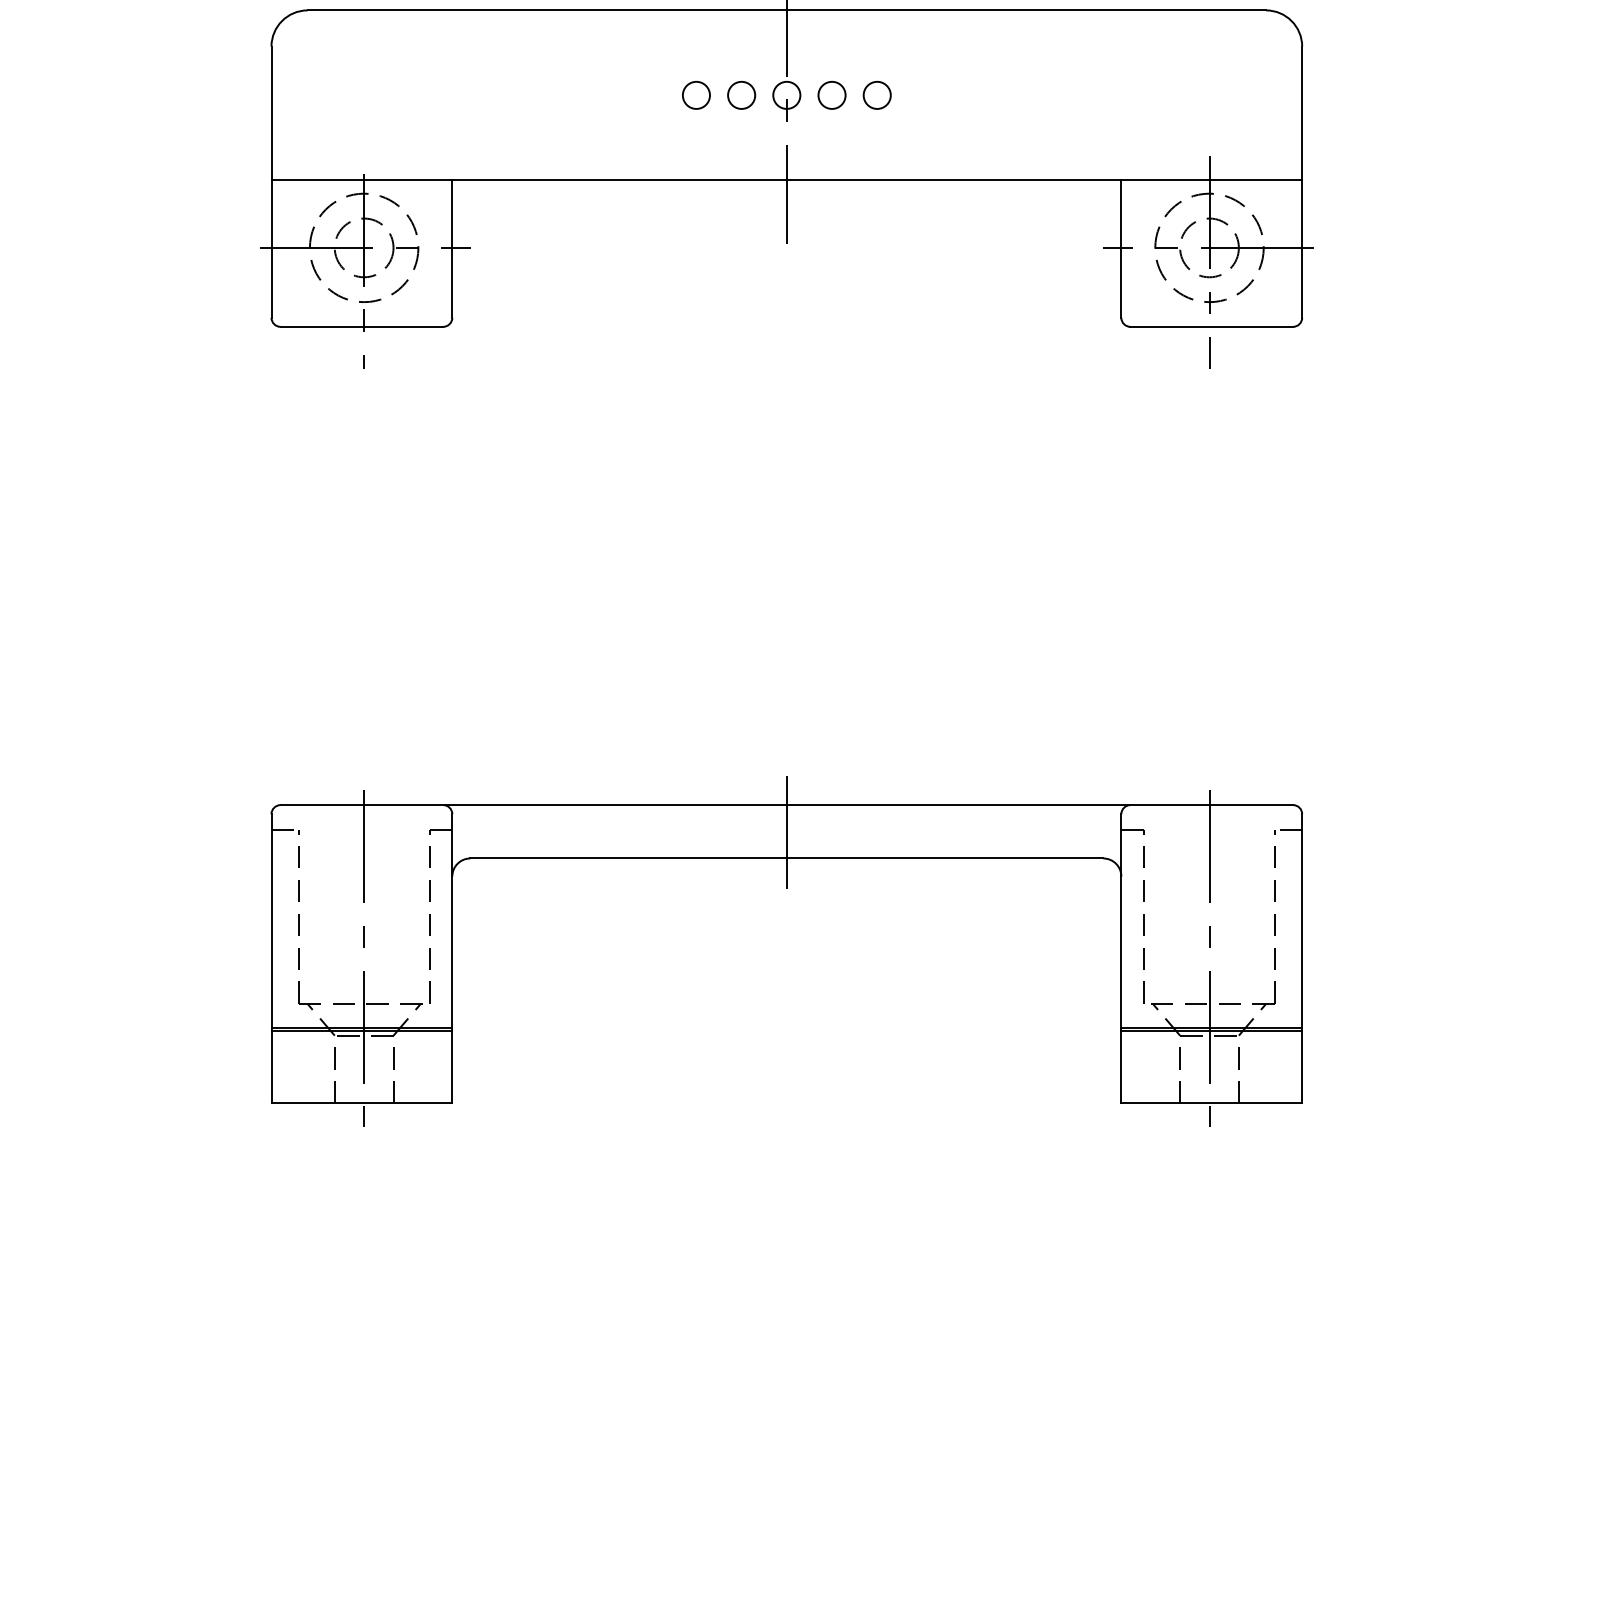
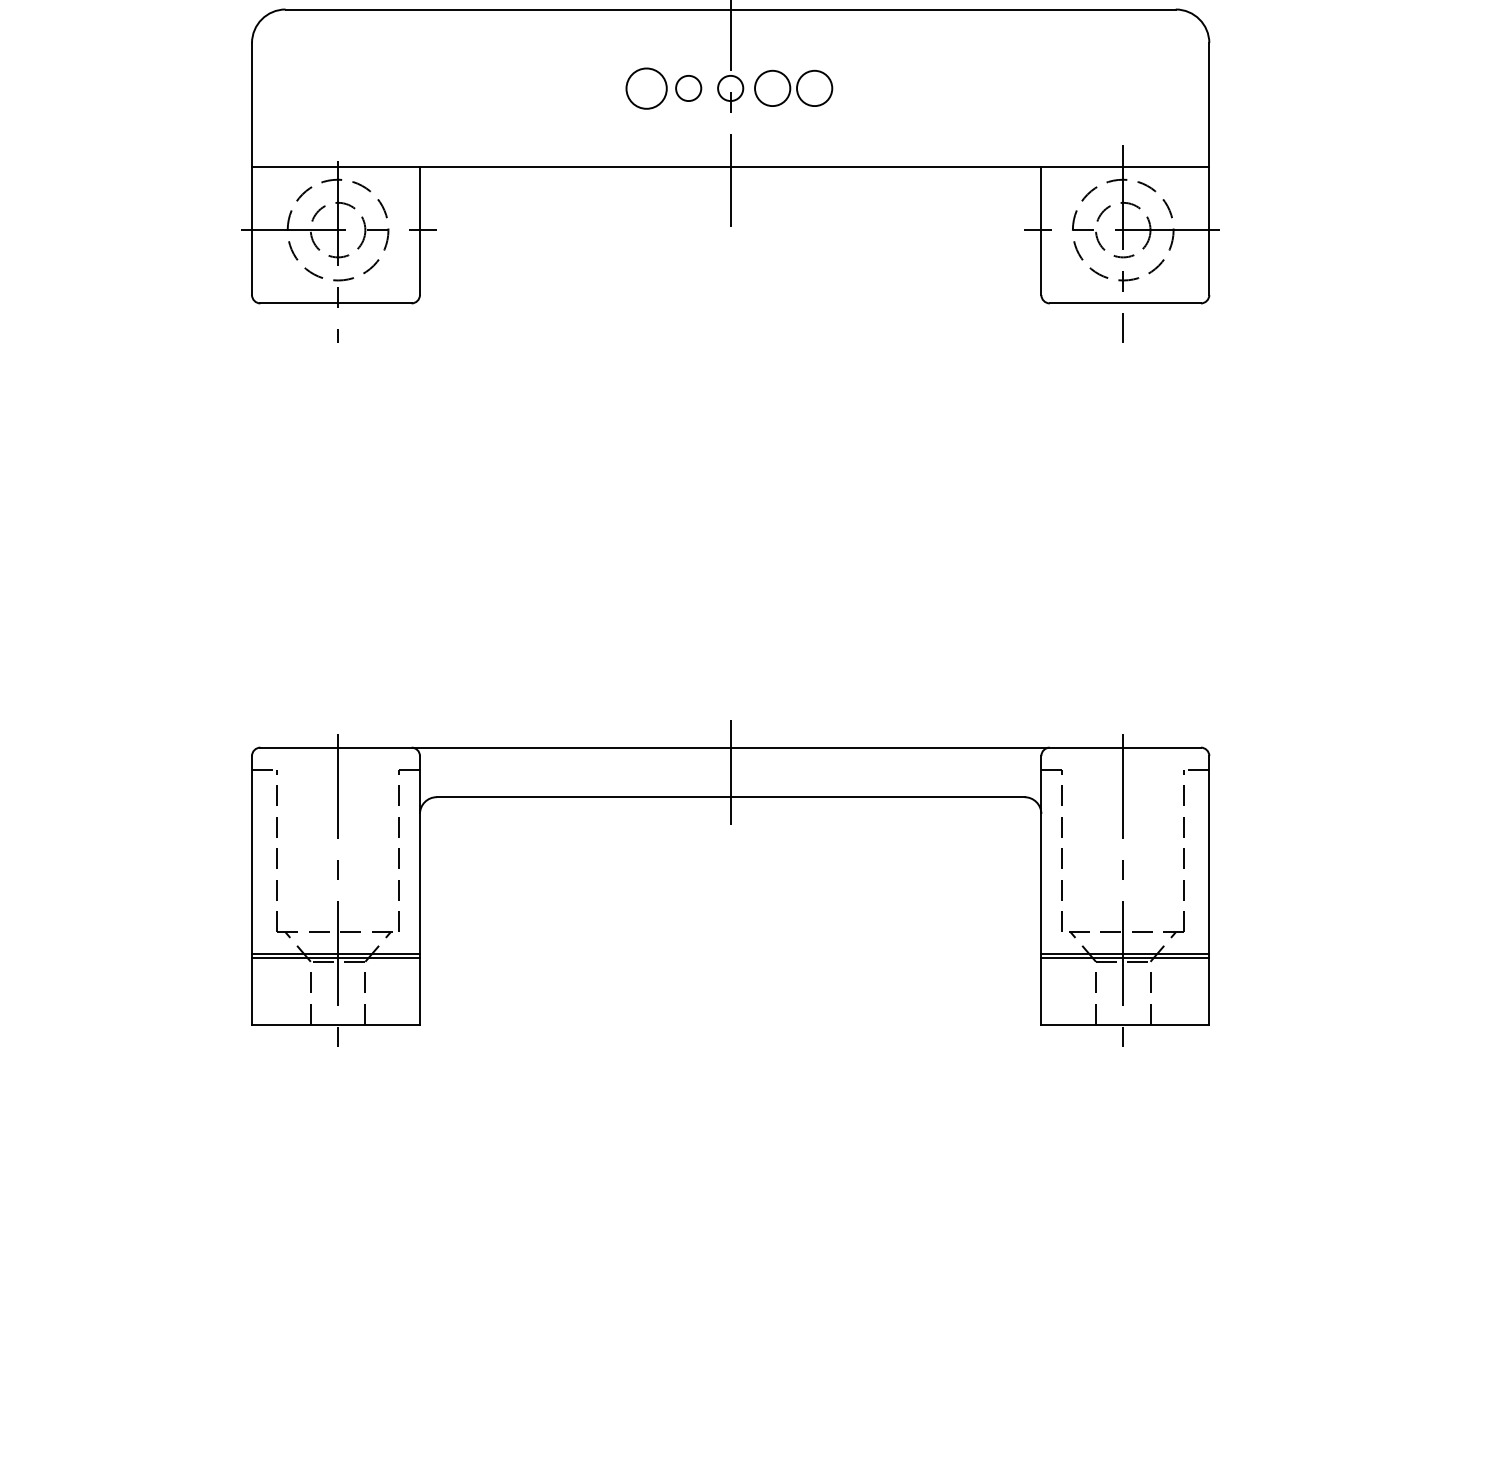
circle: (696, 94) -> (646, 87), size x1.6
circle: (831, 94) -> (772, 87), size x1.4
circle: (876, 94) -> (813, 87), size x1.4

